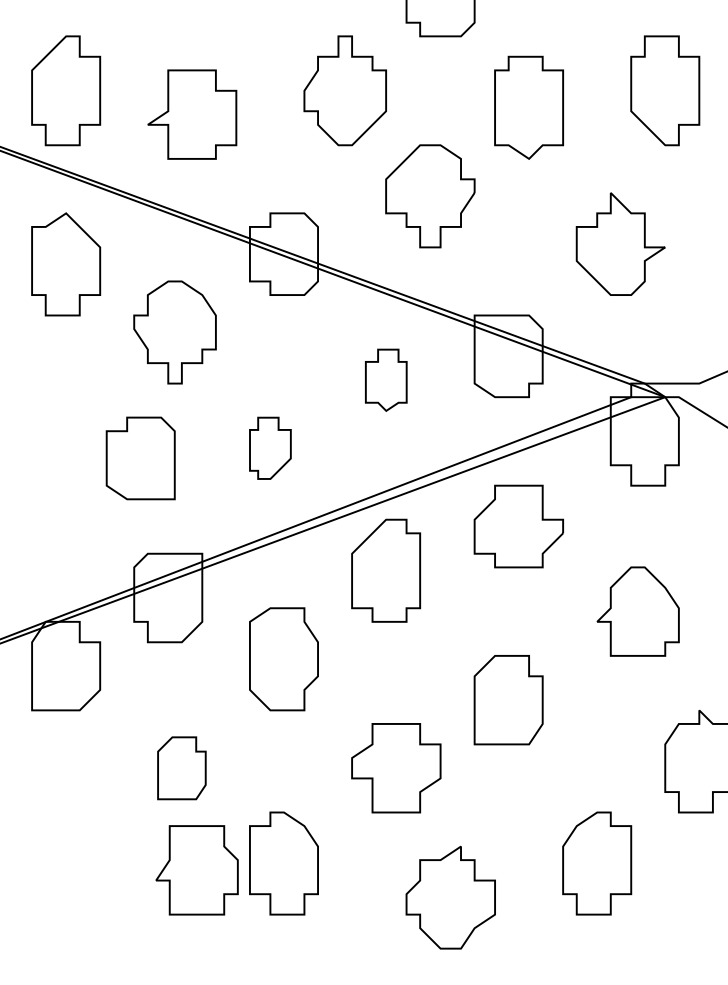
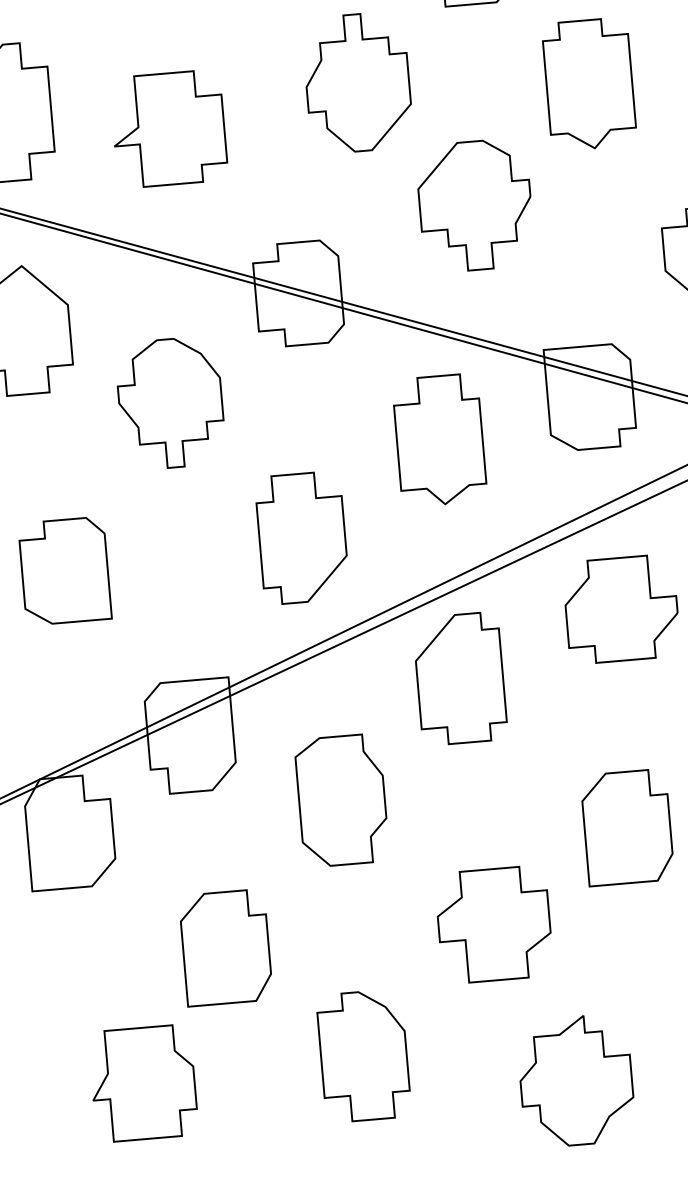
part: (386, 380) -> (440, 440), size x1.67
part: (270, 448) -> (302, 538), size x1.67
part: (140, 458) -> (64, 571), moved
part: (181, 768) -> (225, 948), size x1.43
part: (196, 870) -> (142, 1083), moved

